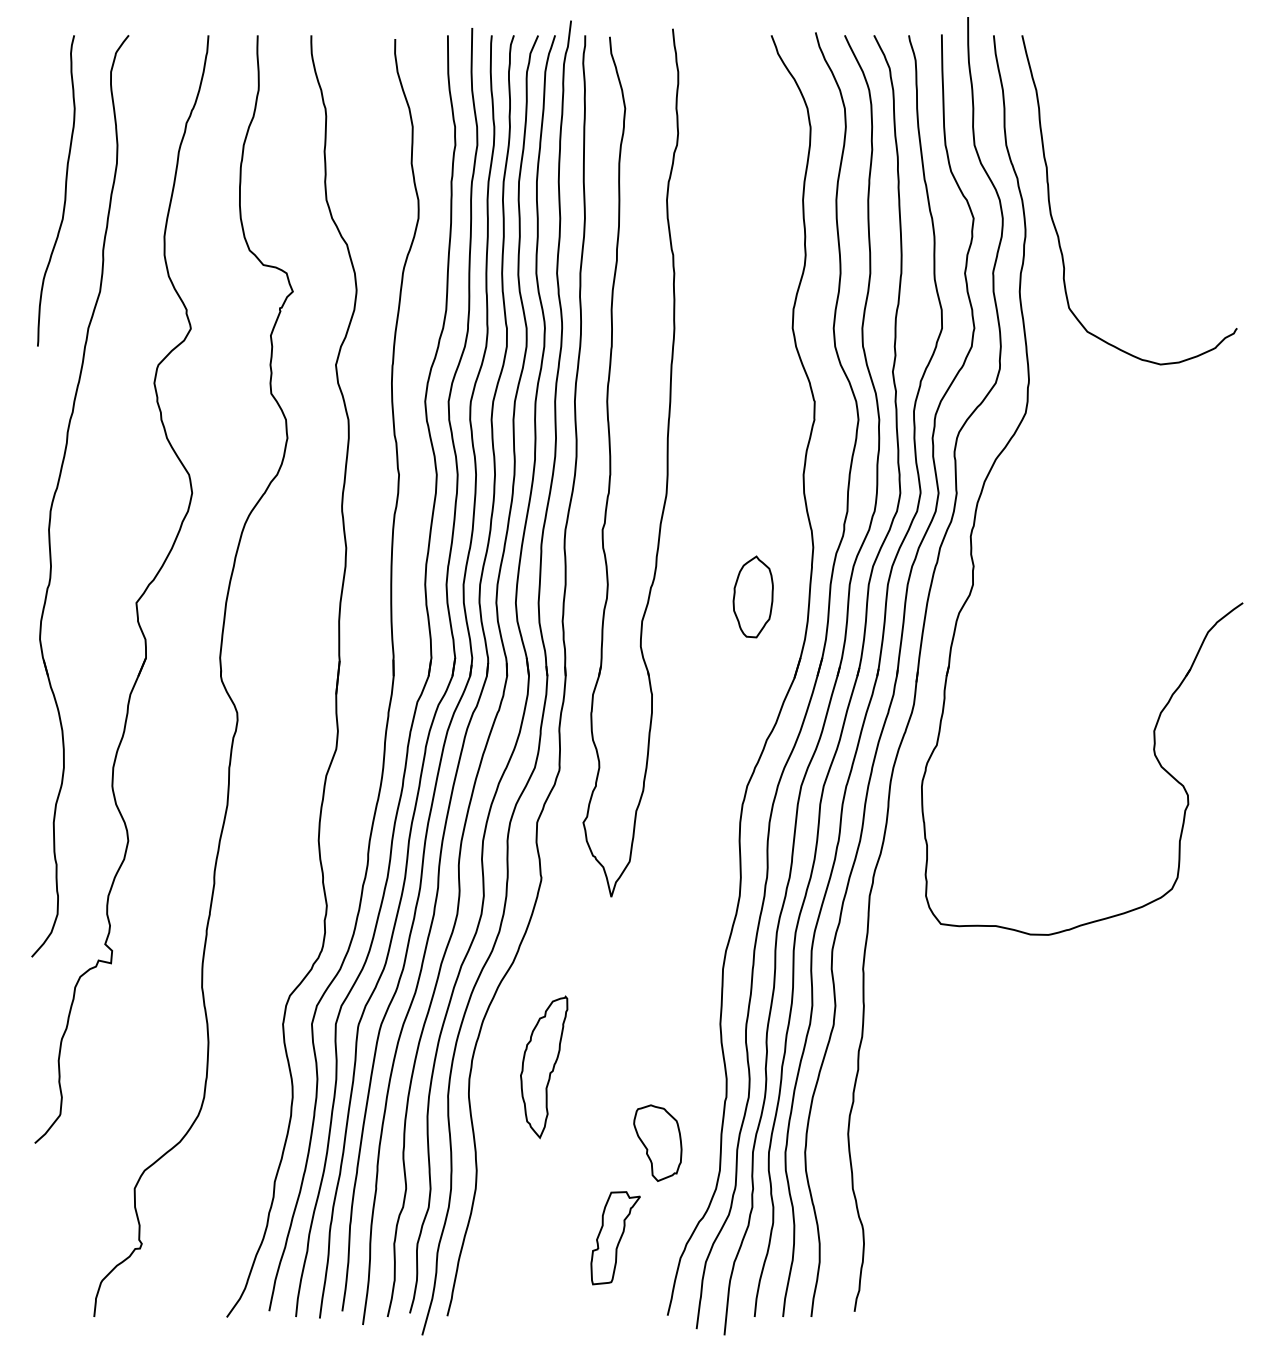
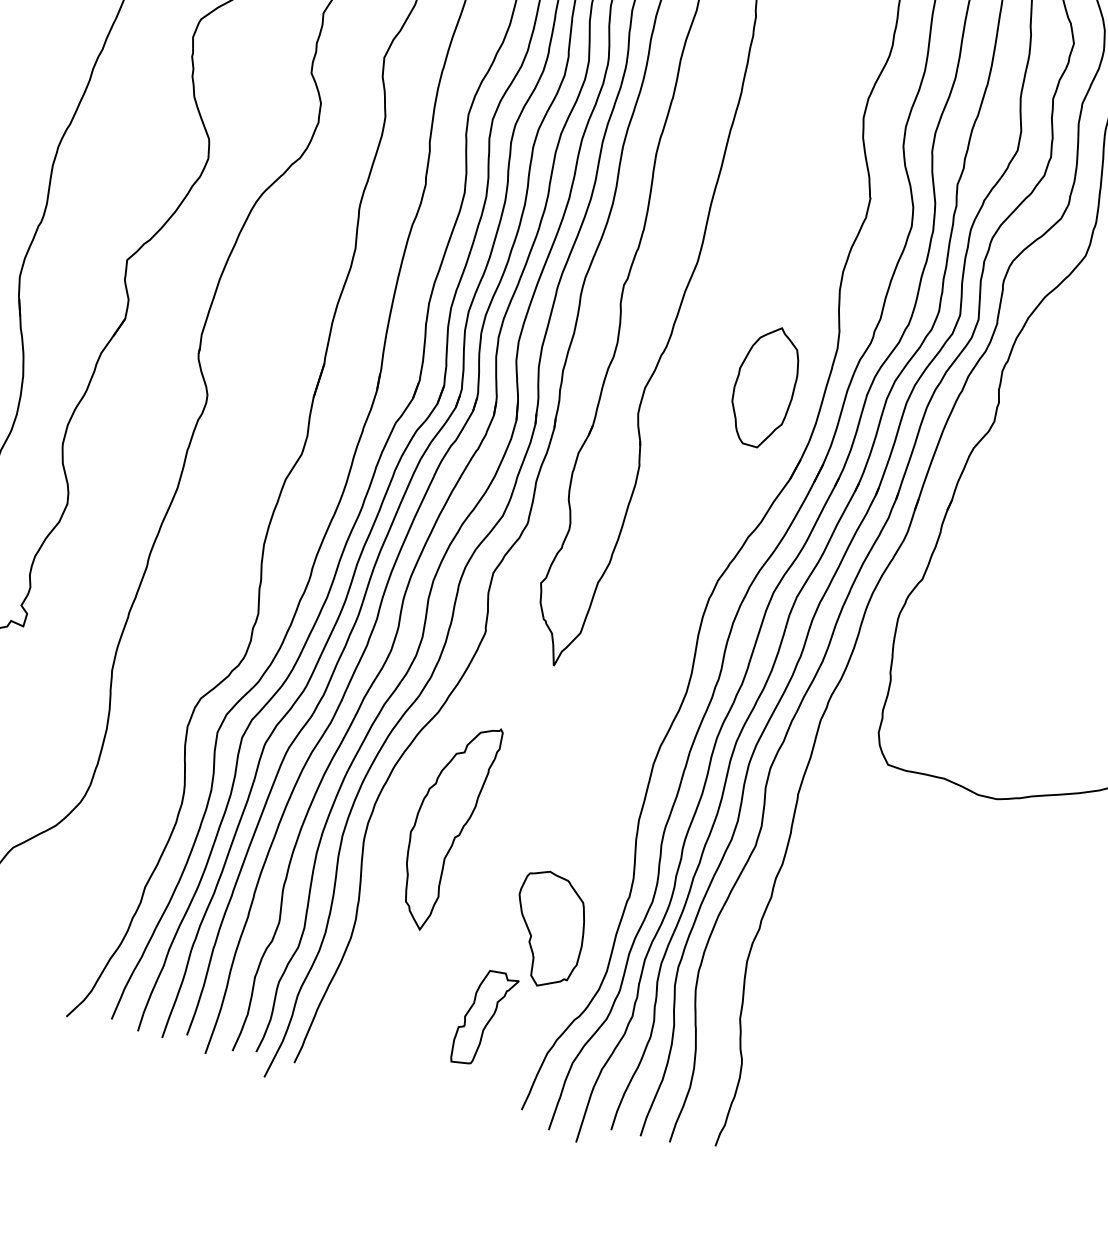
part: (753, 596) -> (765, 386), size x1.43
part: (544, 1067) -> (448, 827), size x1.43
part: (657, 1143) -> (548, 930), size x1.43

